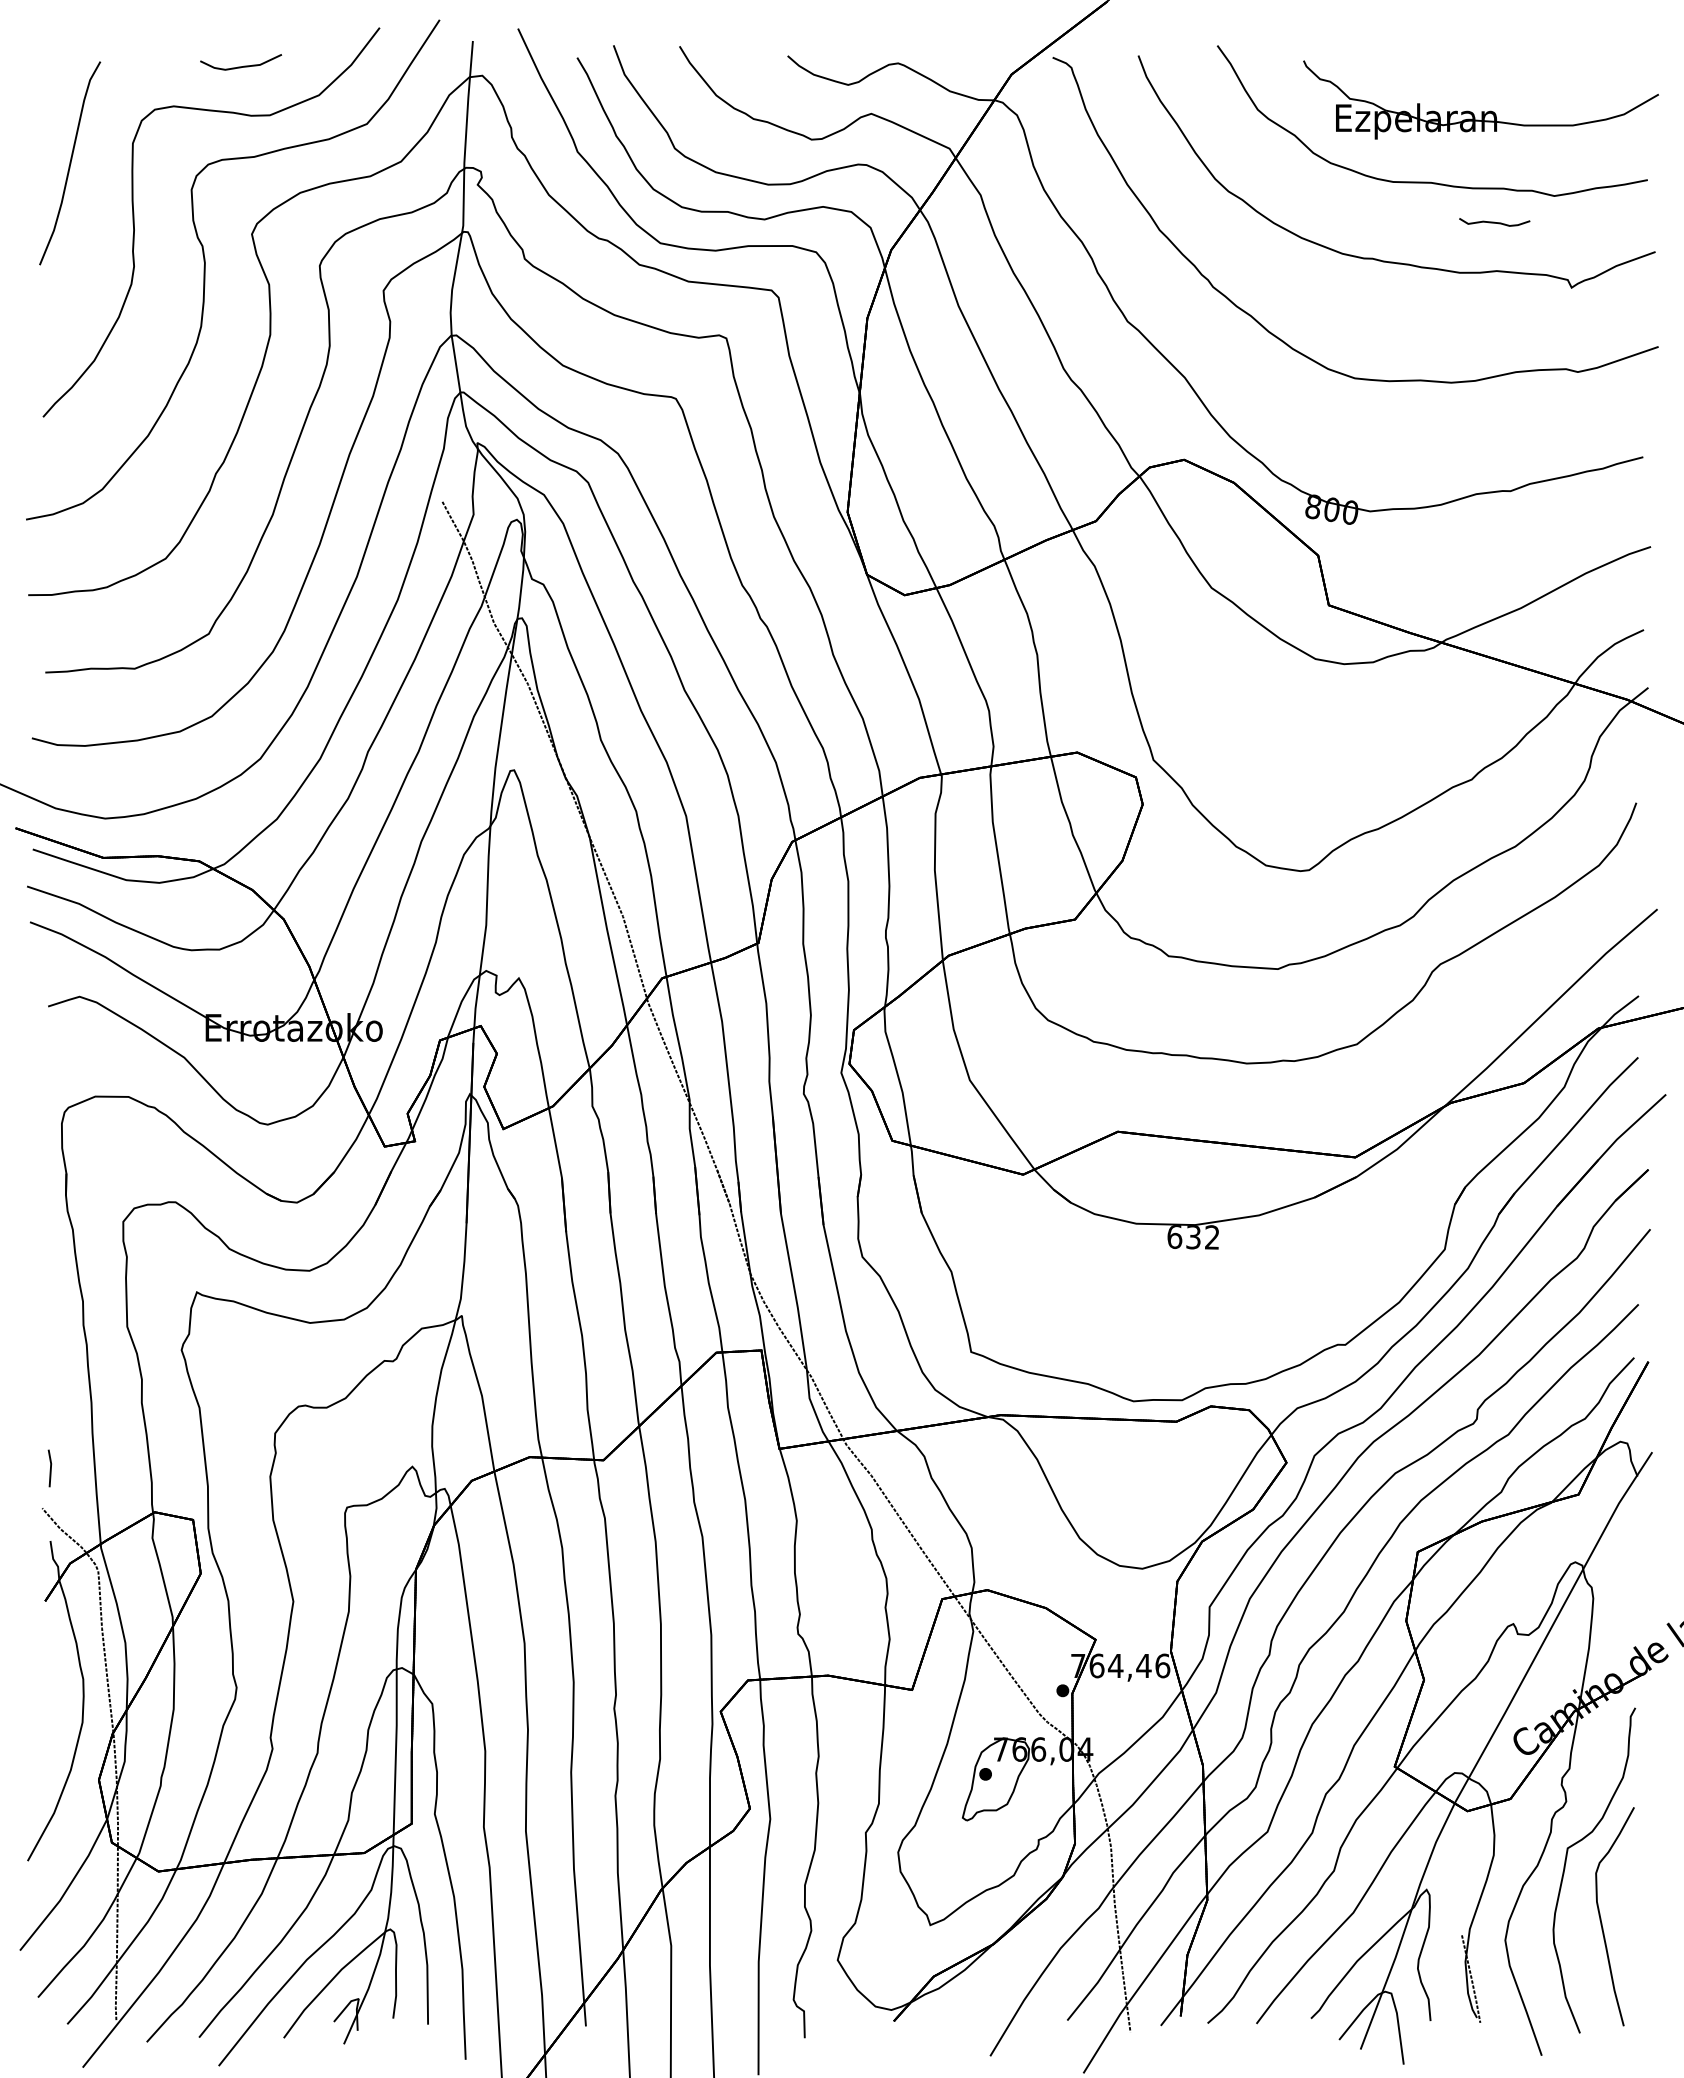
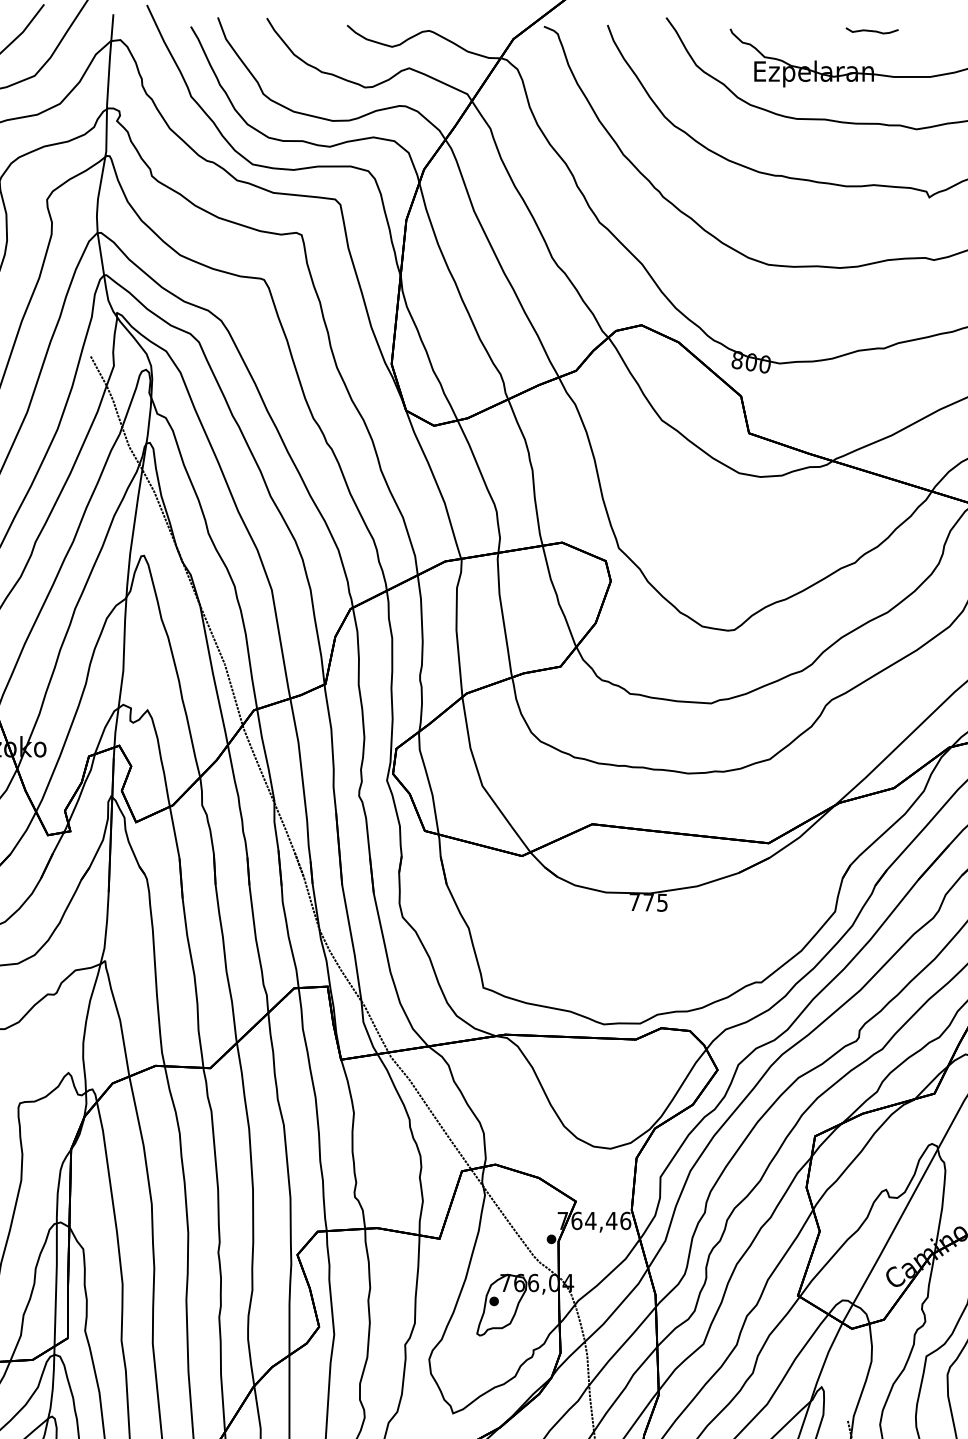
curve: (1494, 222) -> (872, 30), moved
text: (1193, 1237) -> (648, 902), 632 -> 775

